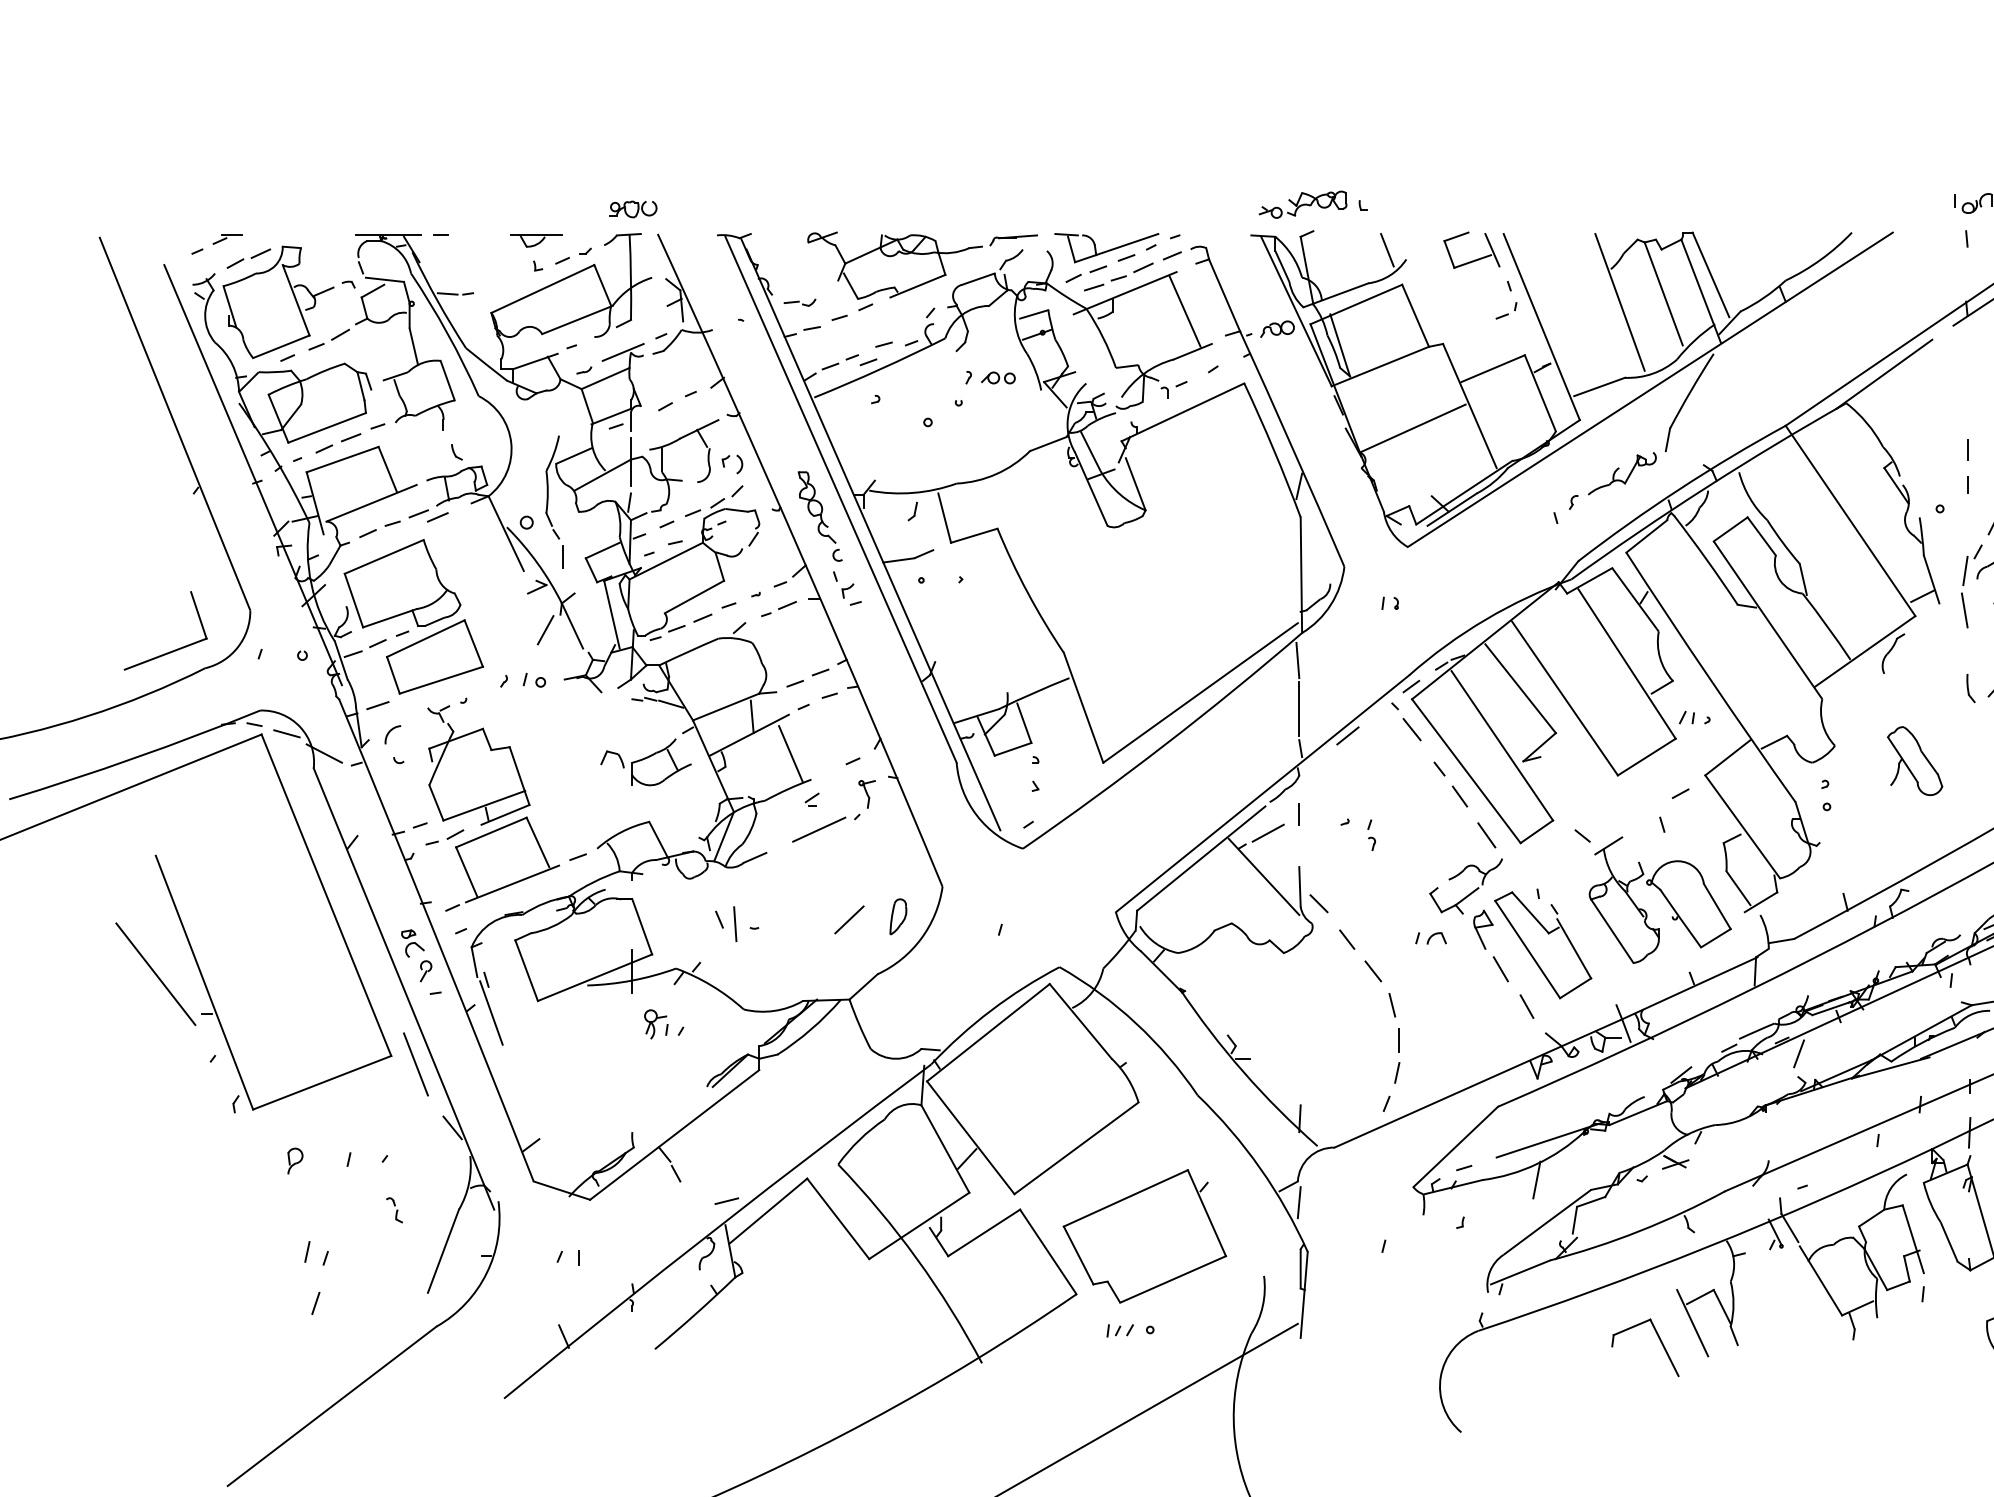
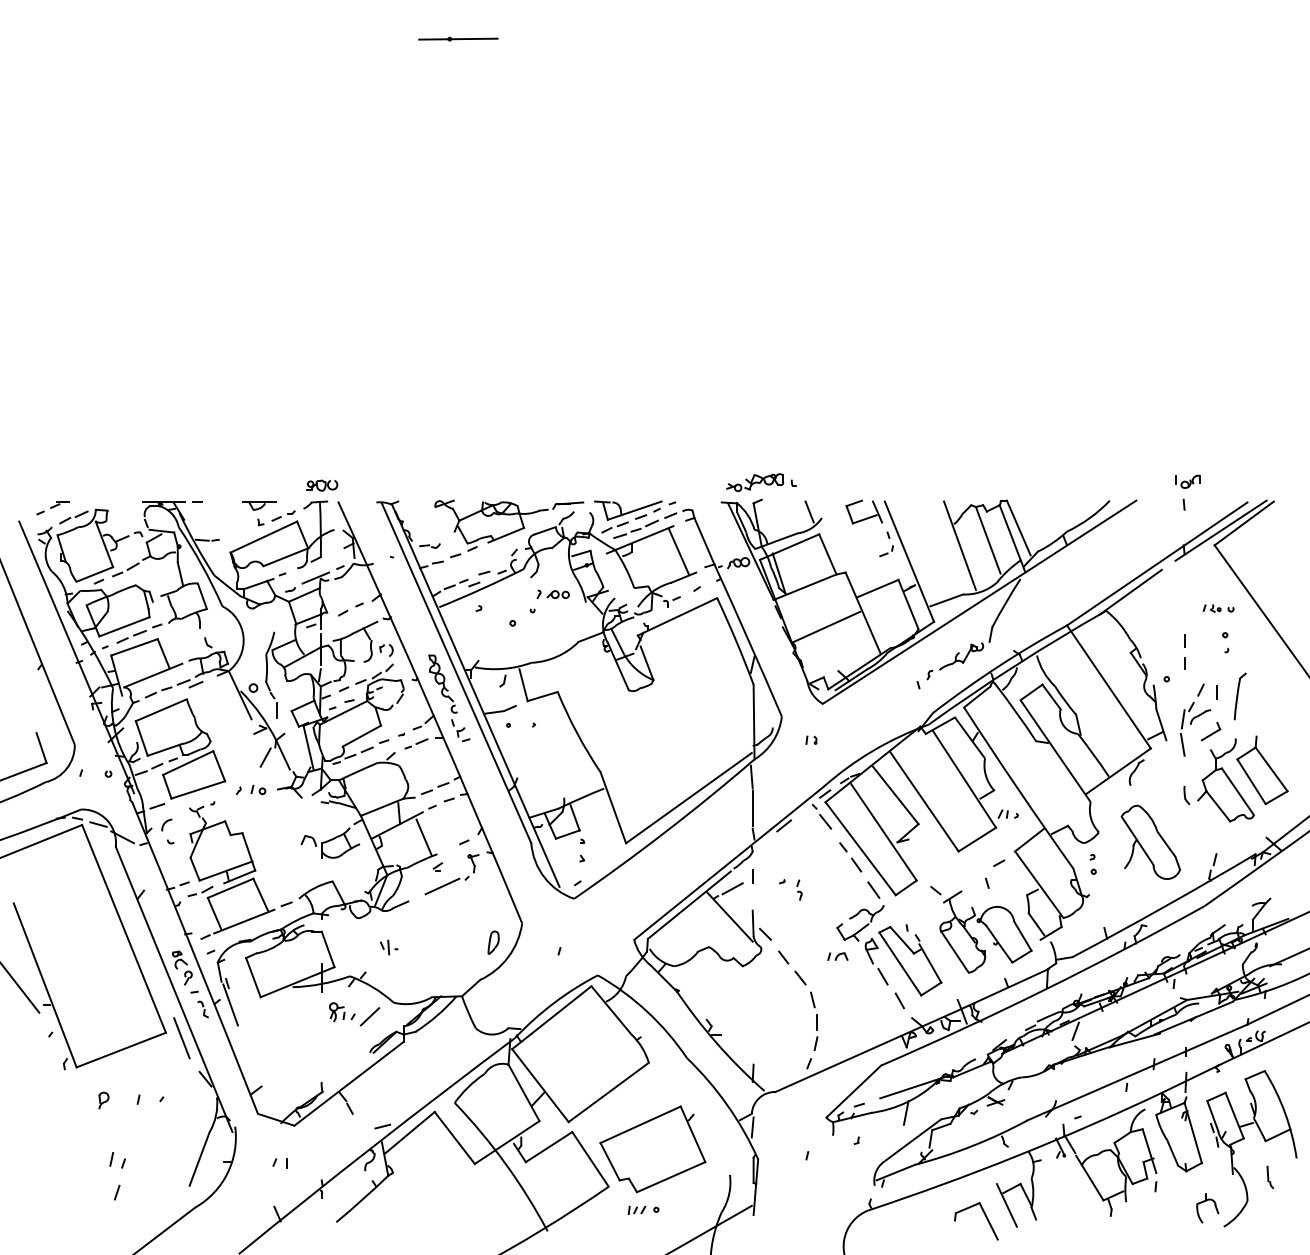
part: (1914, 760) -> (1150, 841), size x1.67
line: (848, 919) -> (369, 1016), moved
part: (737, 924) -> (389, 947), size x0.62
part: (393, 1210) -> (202, 1009), moved

